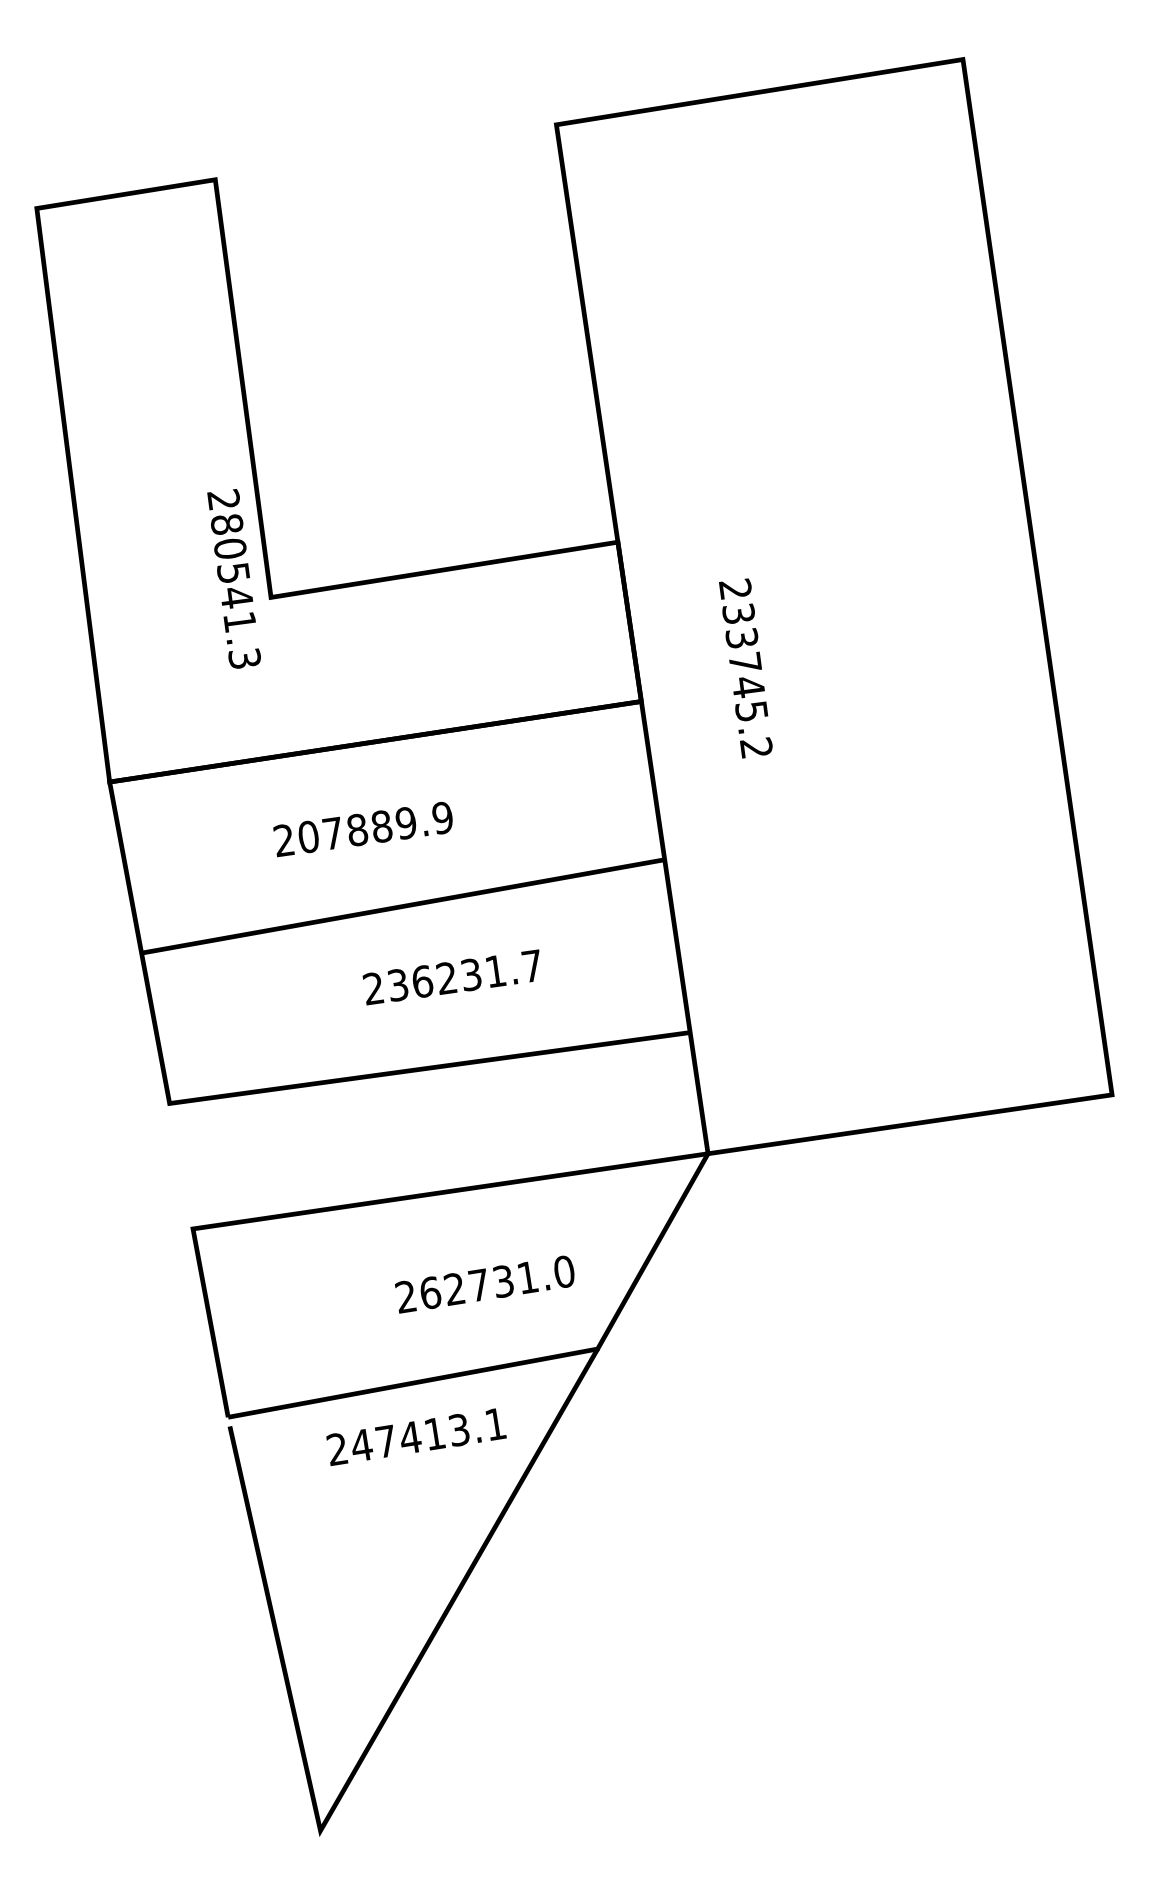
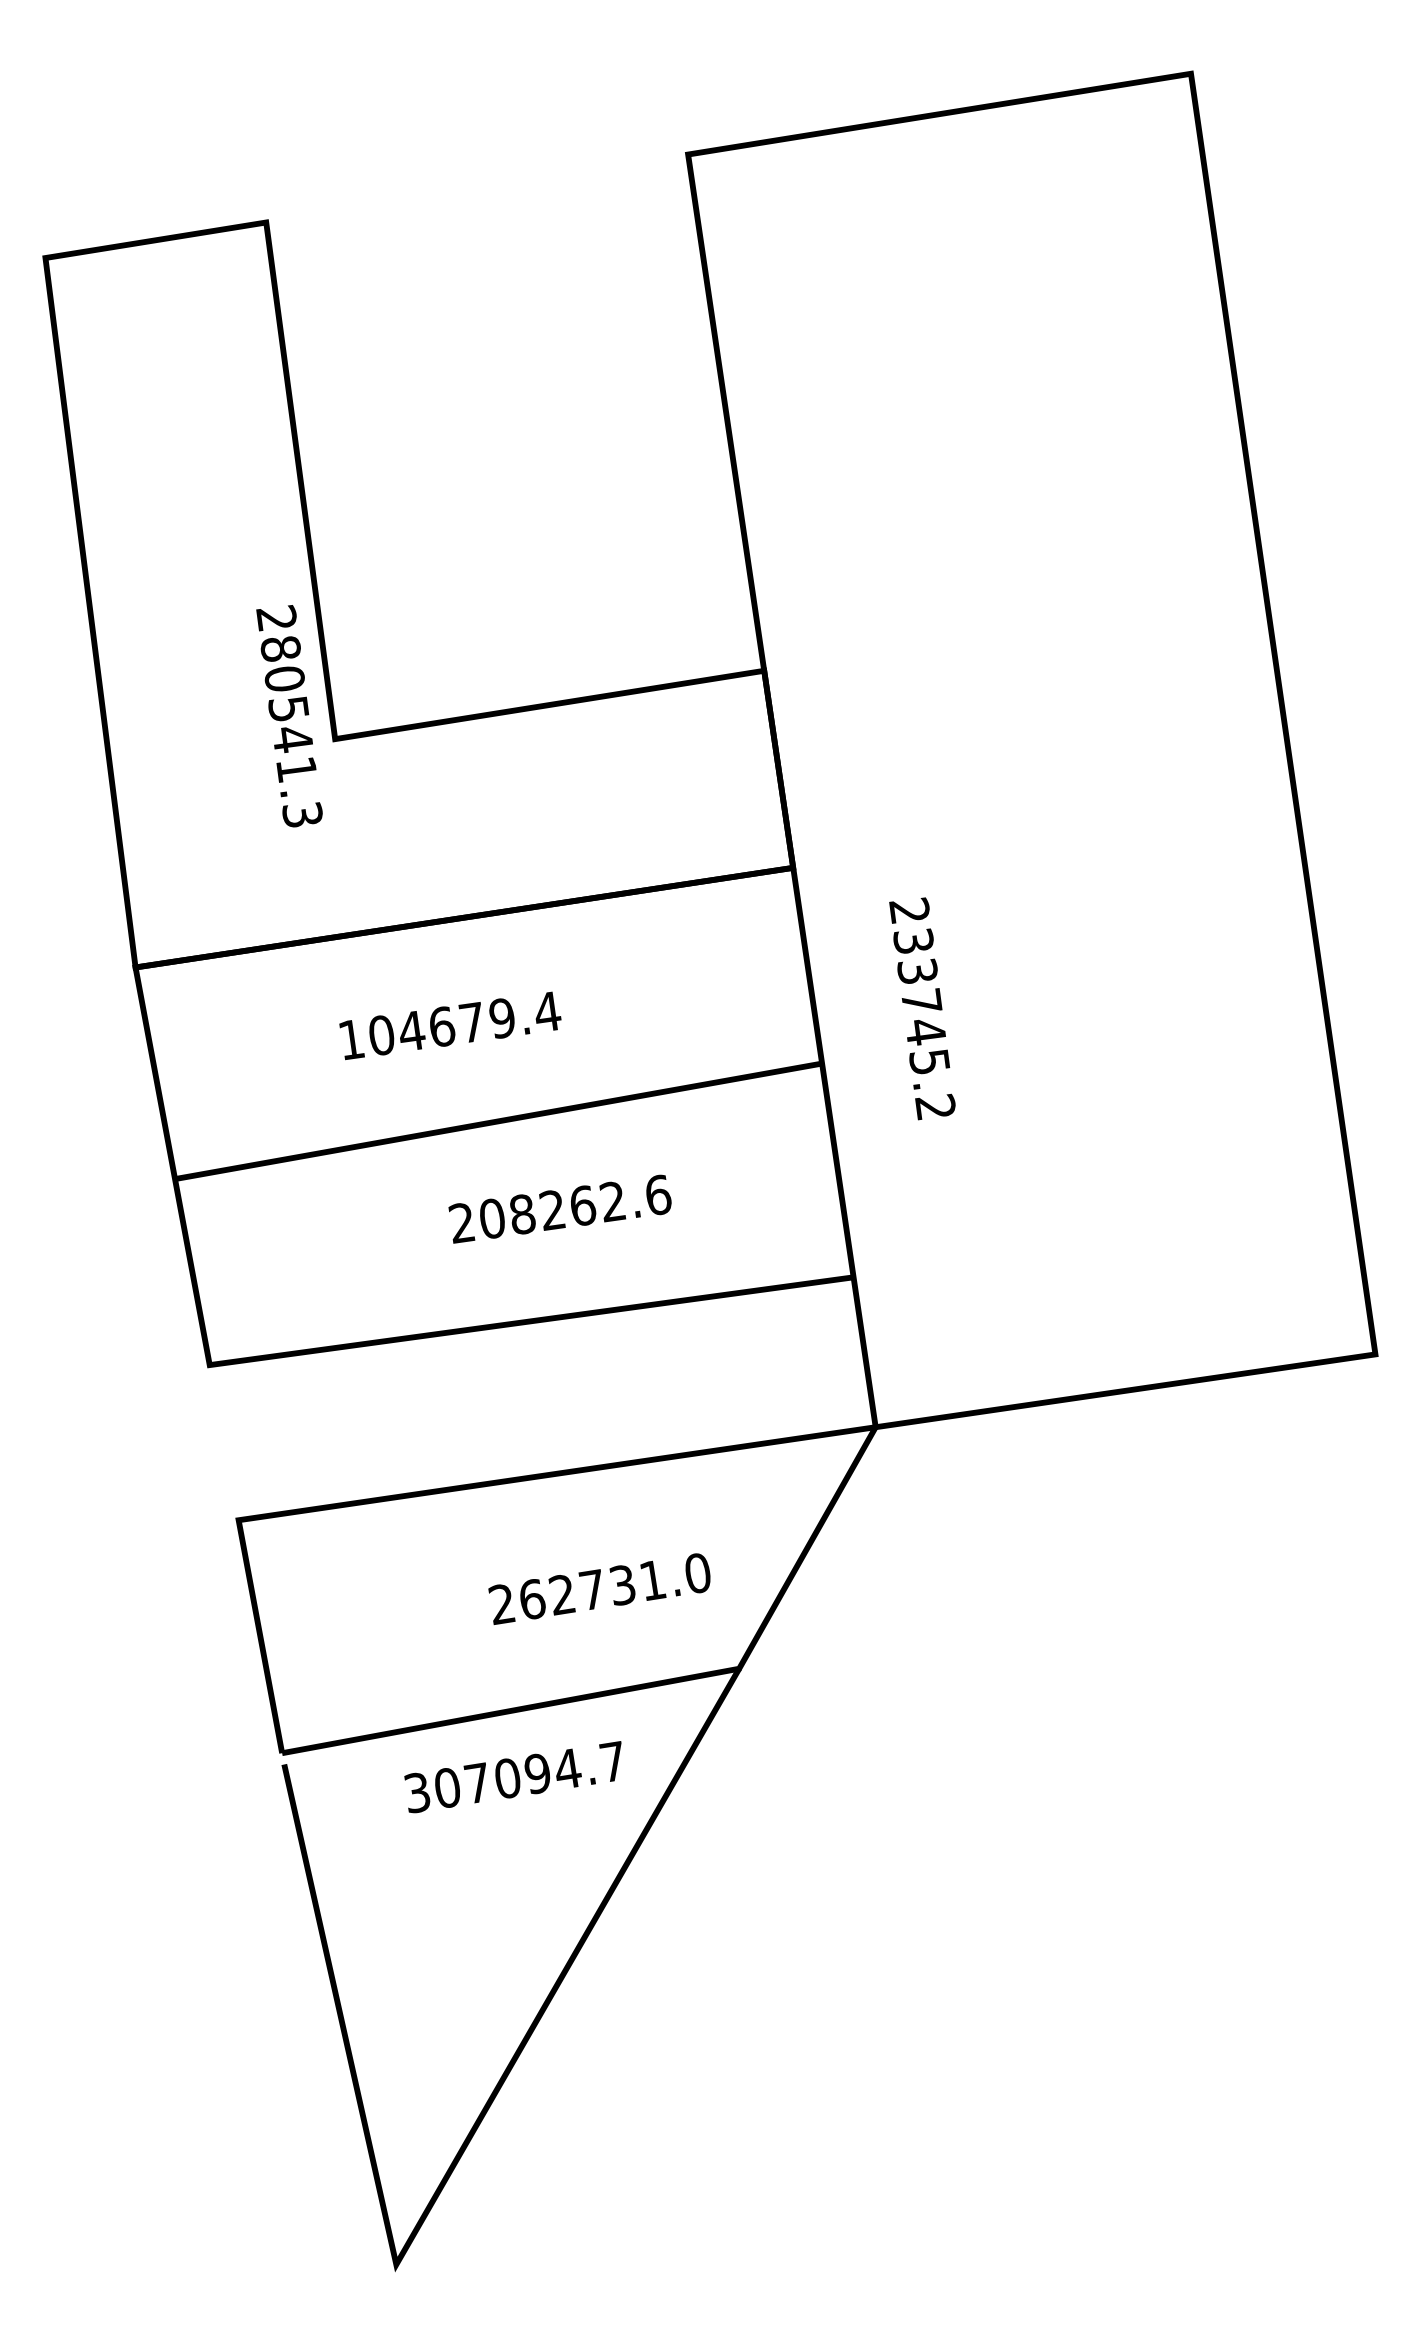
text: (745, 668) -> (922, 1008), moved
text: (363, 829) -> (449, 1026), 207889.9 -> 104679.4
text: (465, 975) -> (575, 1206), 236231.7 -> 208262.6
text: (416, 1436) -> (515, 1776), 247413.1 -> 307094.7

